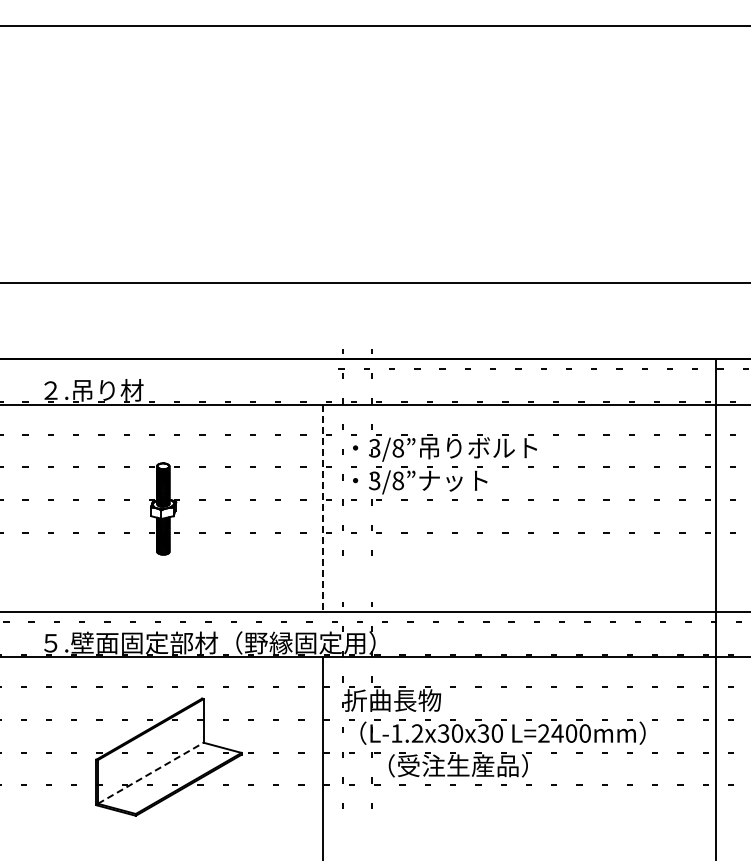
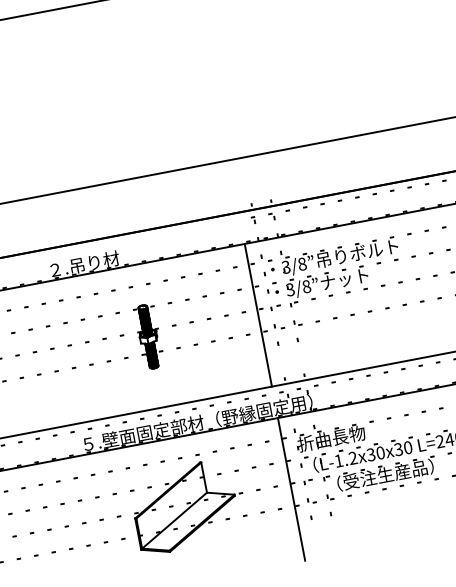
line: (322, 508) -> (258, 315), dashed -> solid
line: (151, 773) -> (175, 520), dashed -> solid

